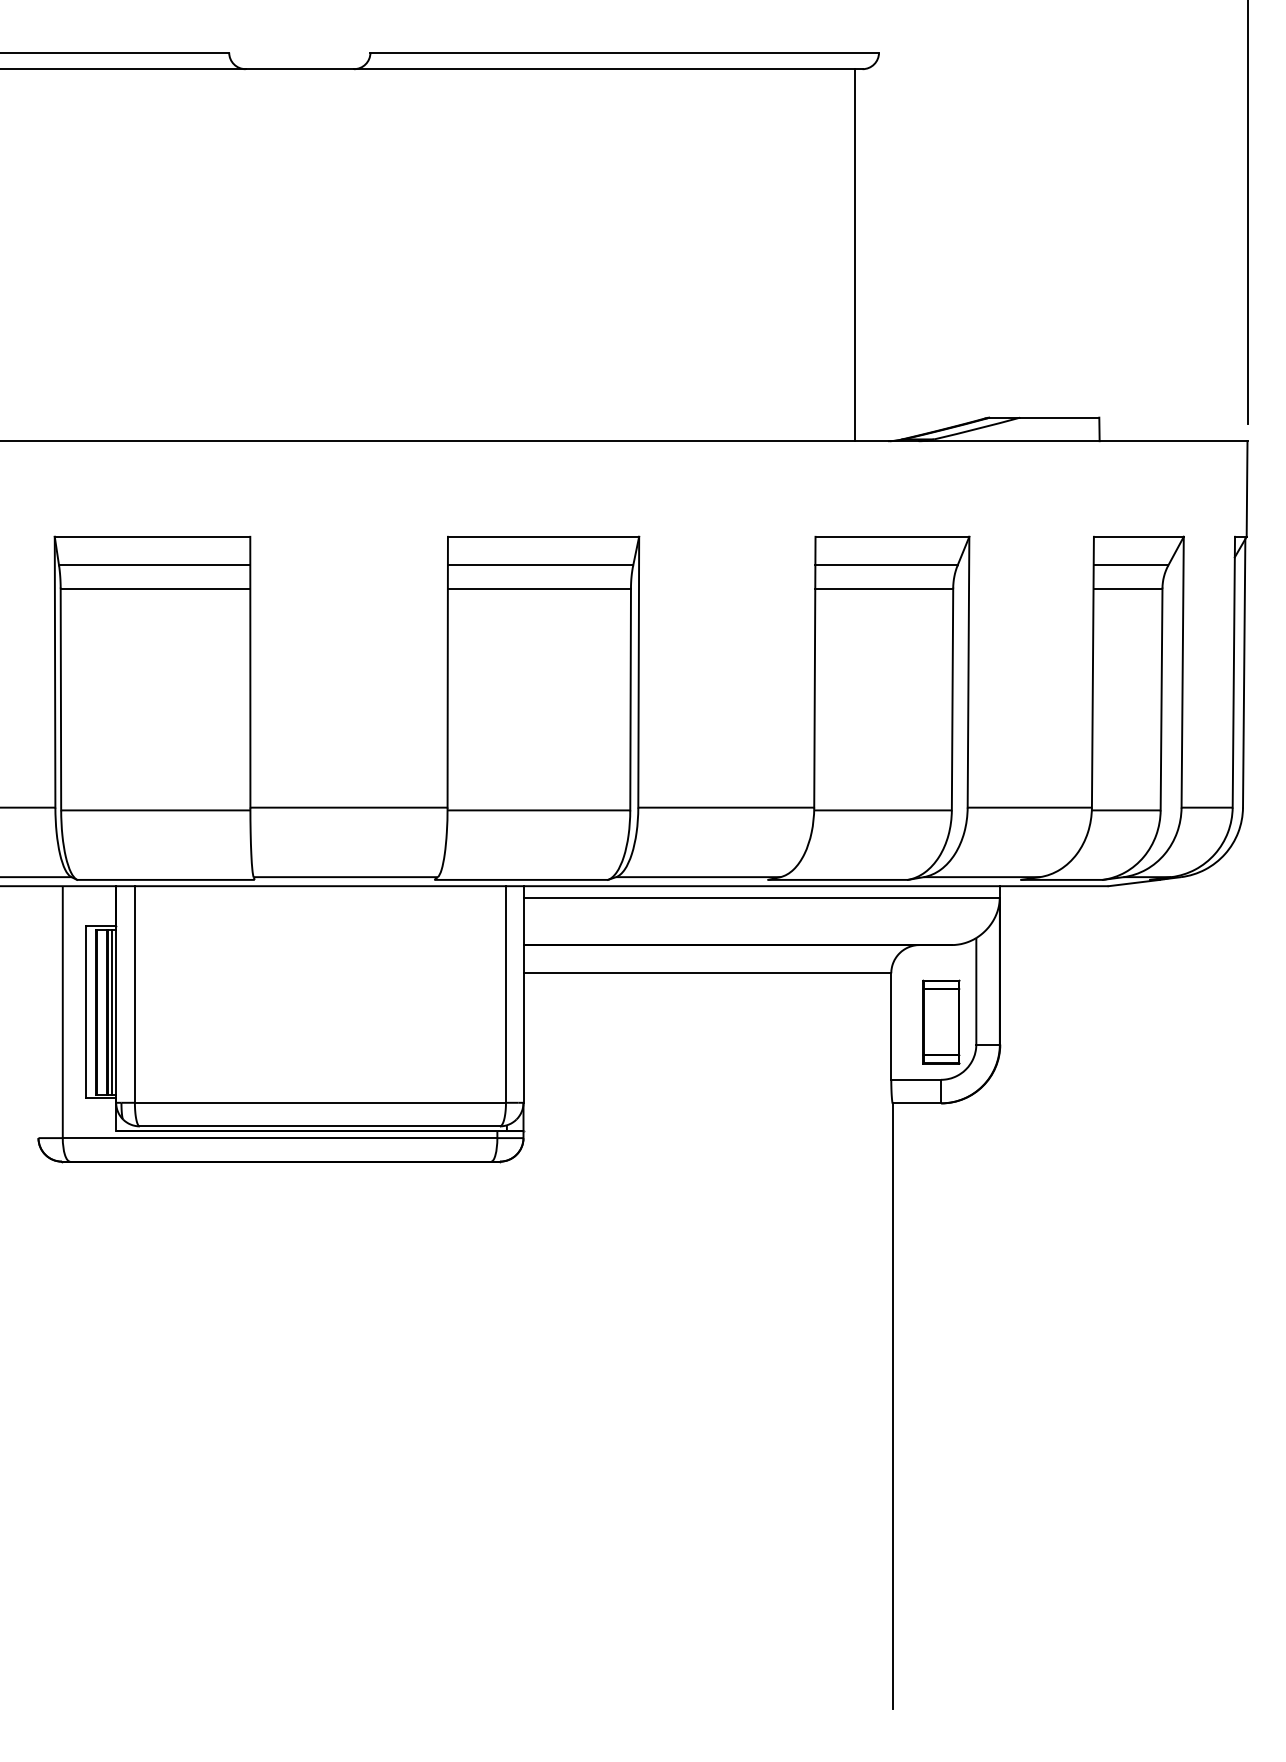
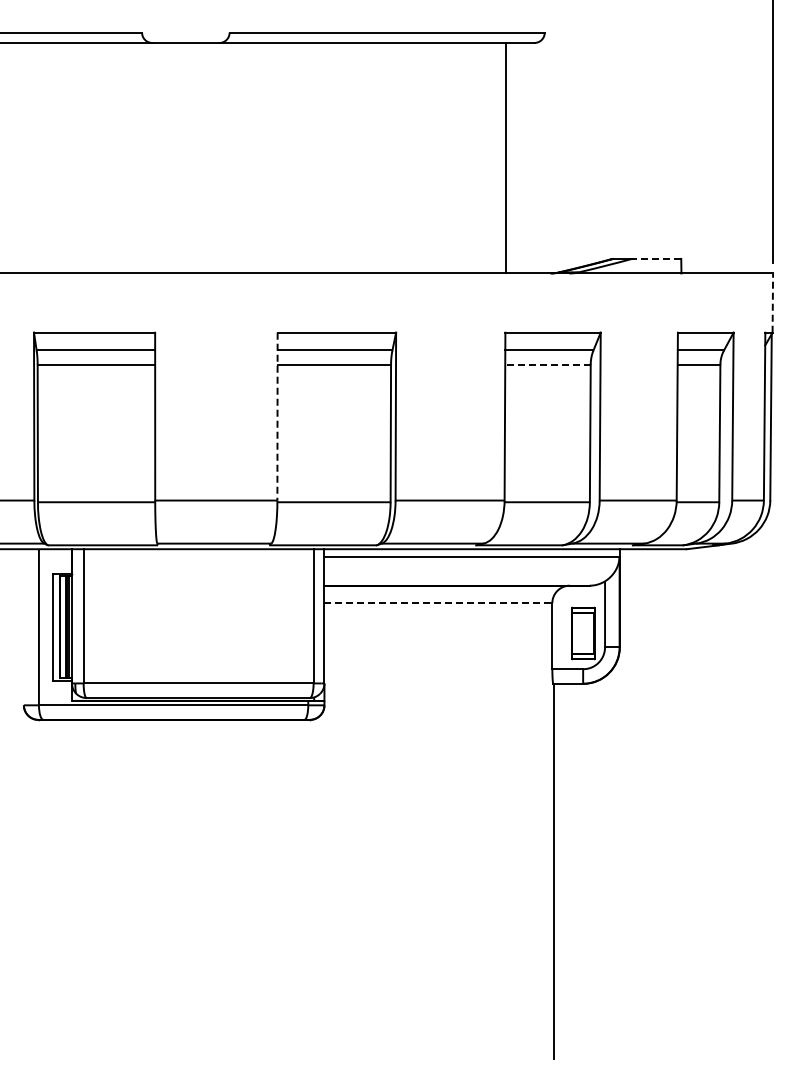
line: (856, 254) -> (506, 157), moved
line: (1059, 417) -> (656, 258), solid -> dashed
line: (1246, 489) -> (772, 303), solid -> dashed
line: (883, 588) -> (547, 364), solid -> dashed
line: (447, 672) -> (277, 416), solid -> dashed
line: (707, 973) -> (438, 603), solid -> dashed

